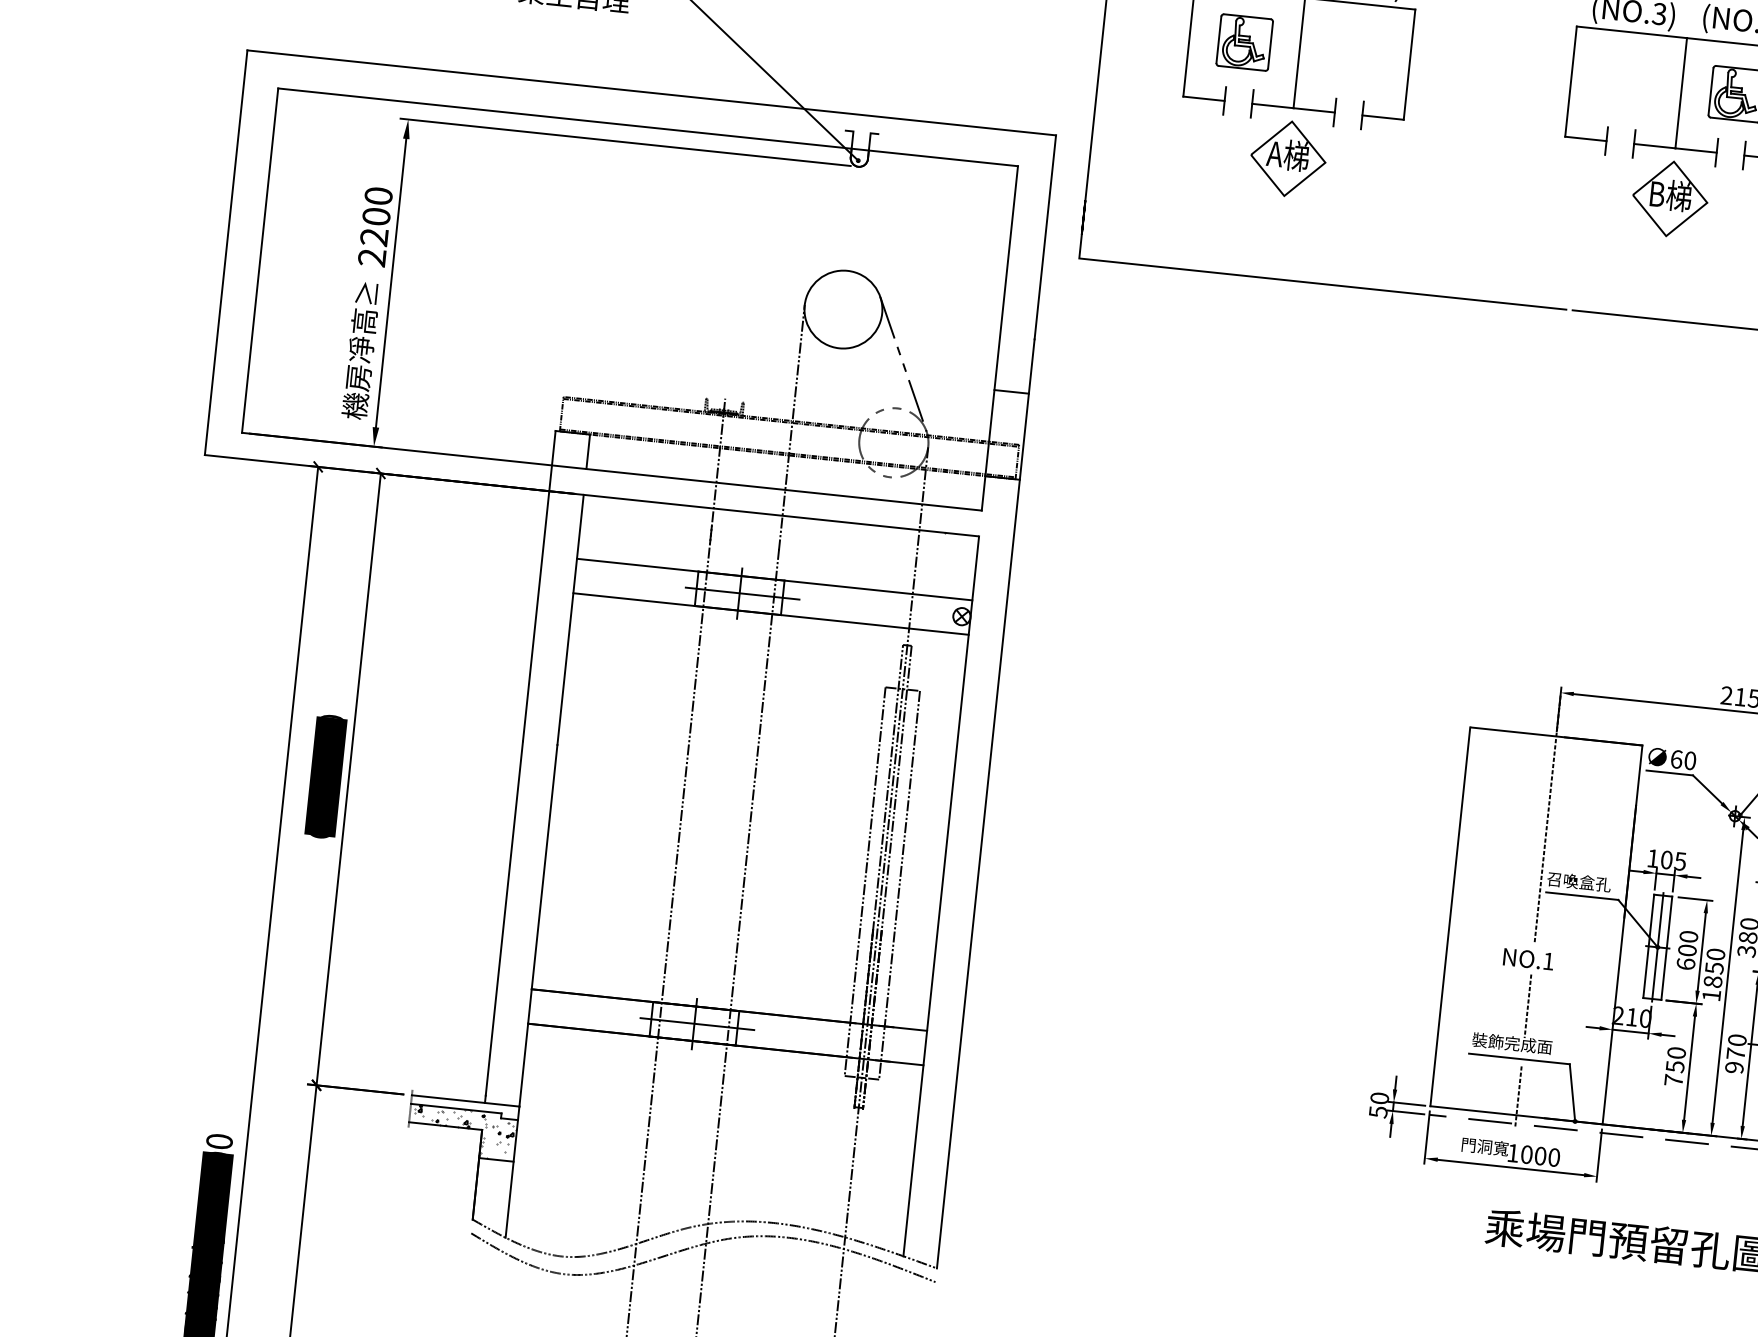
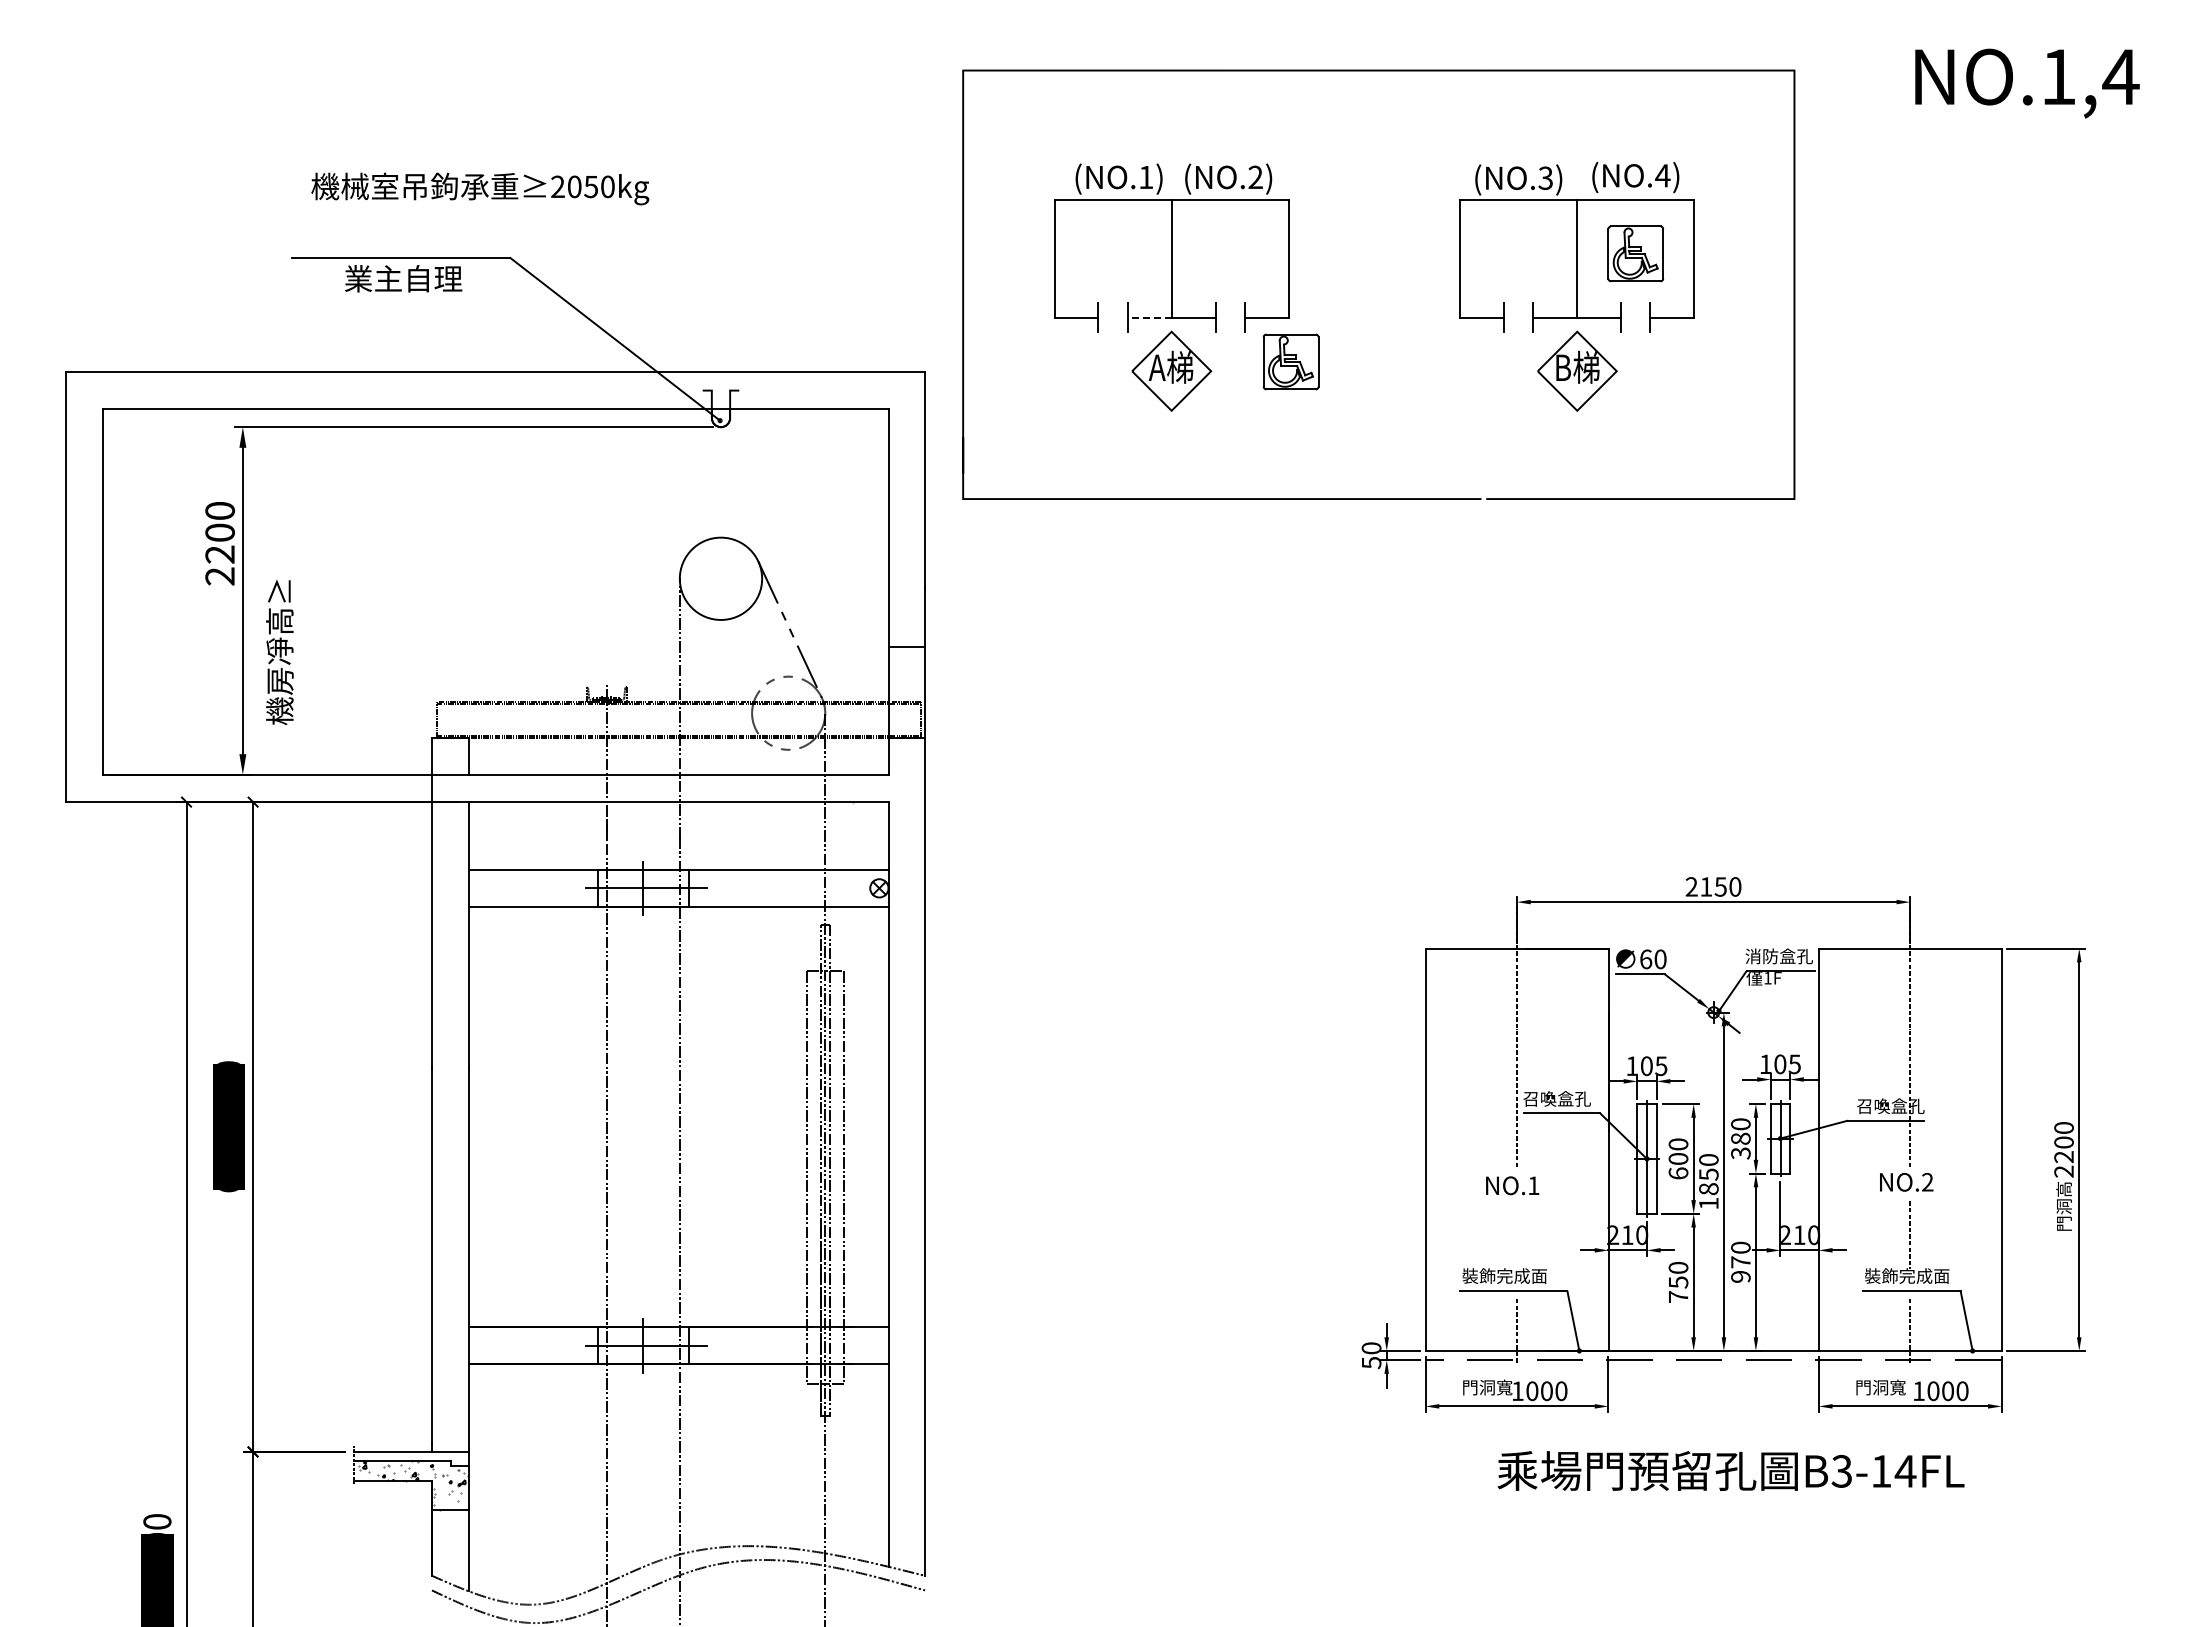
part: (1244, 42) -> (1290, 361), moved
line: (1272, 105) -> (1149, 317), solid -> dashed
text: (360, 350) -> (279, 652), moved
line: (1528, 1005) -> (1517, 1234), removed

